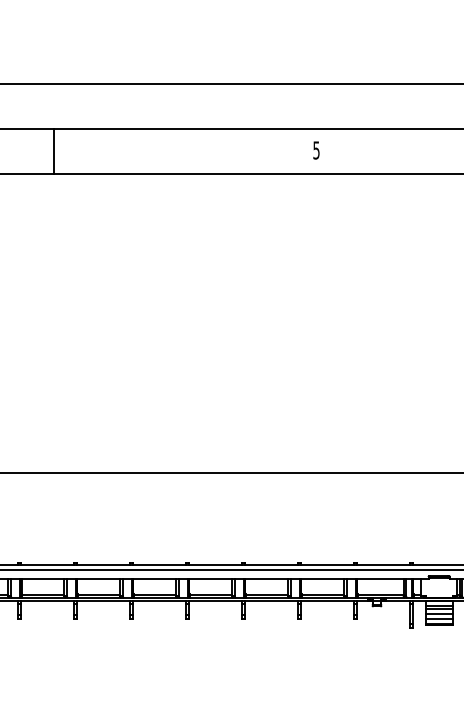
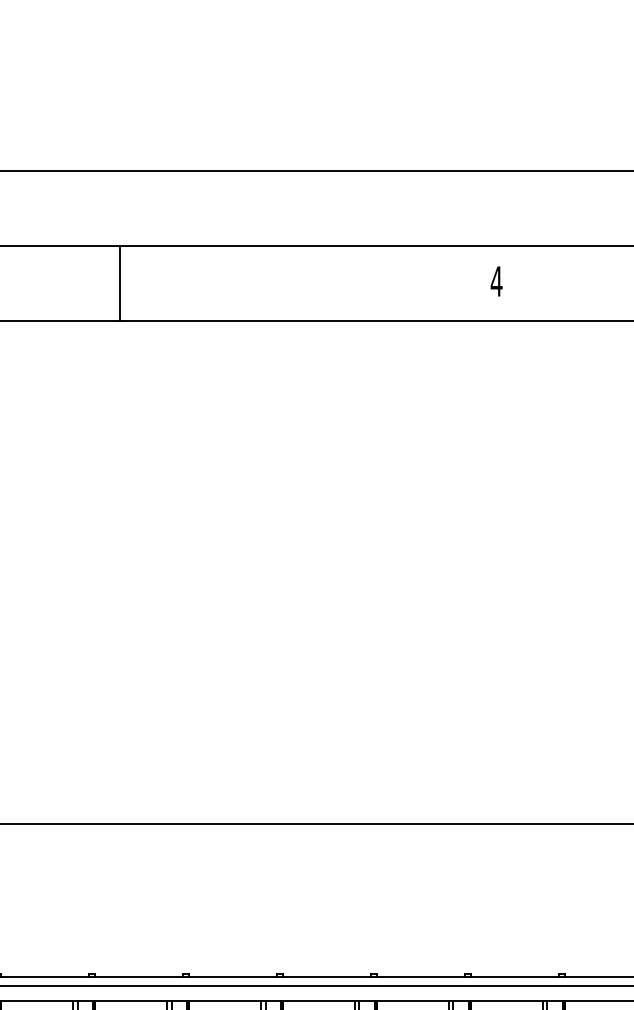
text: (316, 150) -> (496, 281), 5 -> 4
line: (54, 151) -> (120, 283), moved

